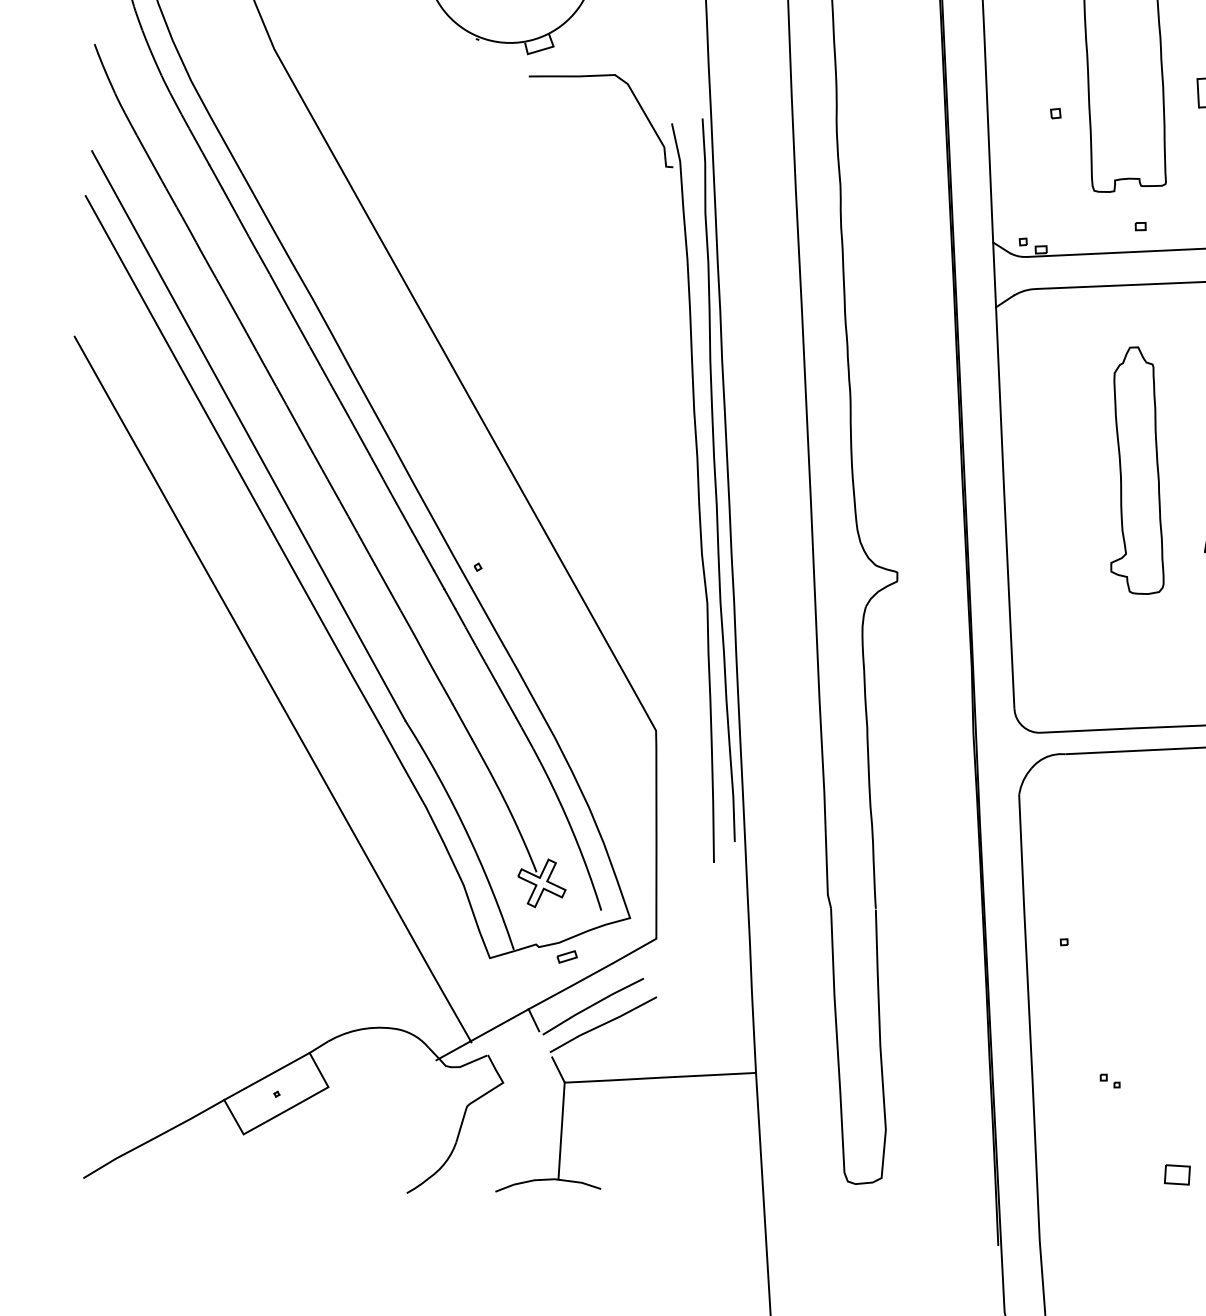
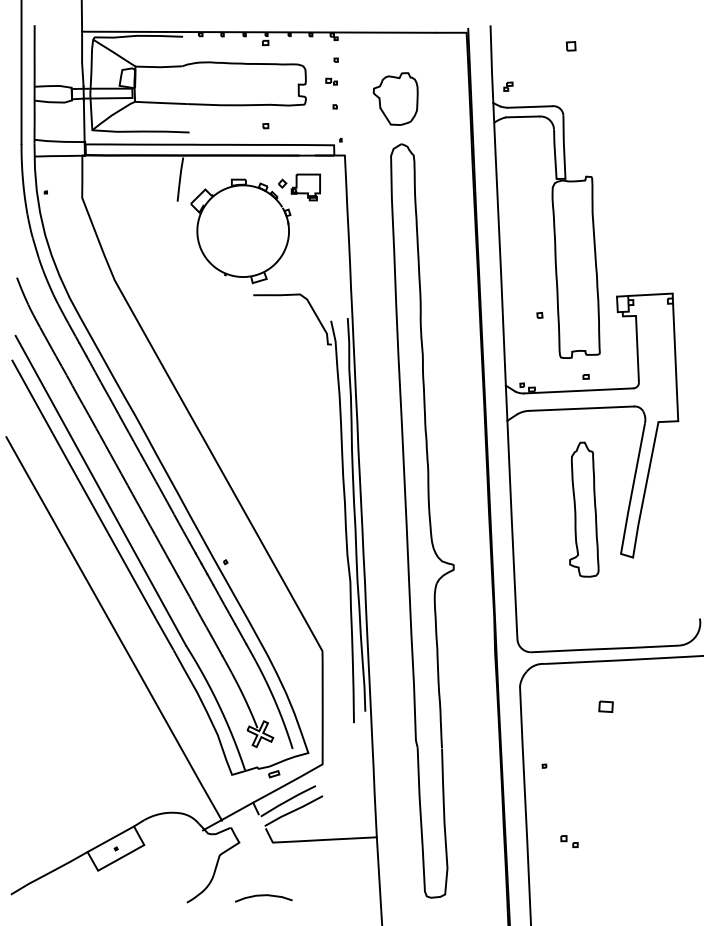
part: (1110, 1080) -> (569, 841), size x1.6
line: (560, 1130) -> (270, 868), removed
part: (1176, 1174) -> (605, 706), moved

